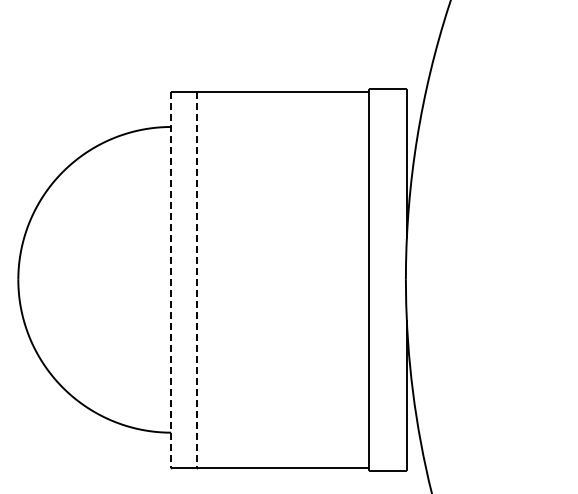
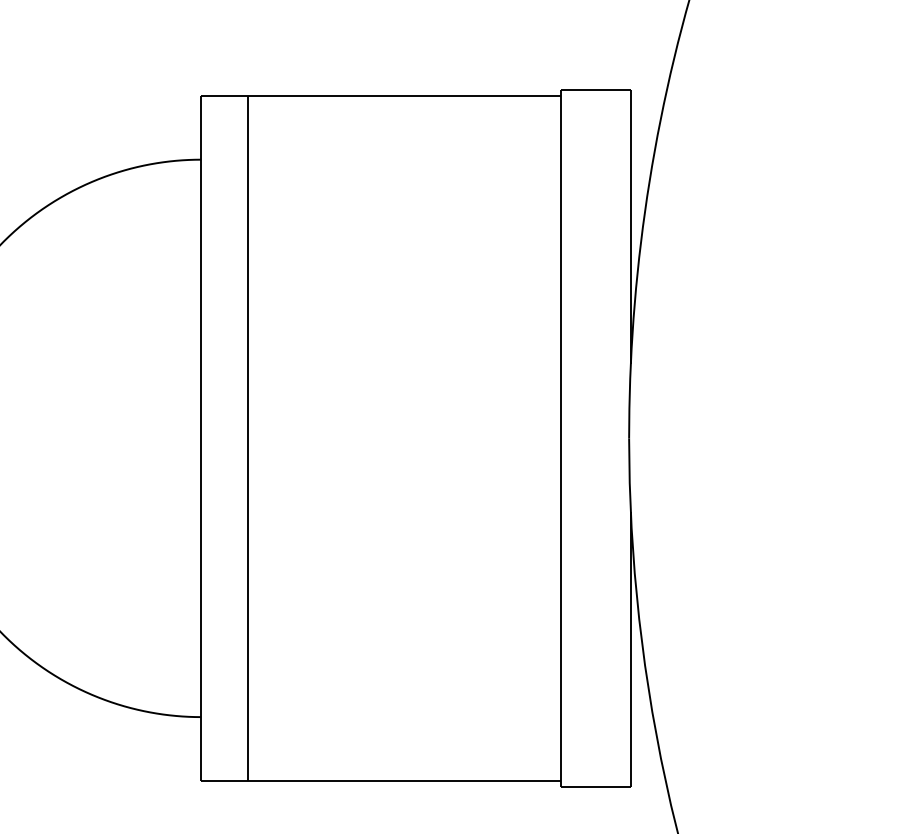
line: (171, 279) -> (201, 437), dashed -> solid
line: (196, 279) -> (247, 437), dashed -> solid

